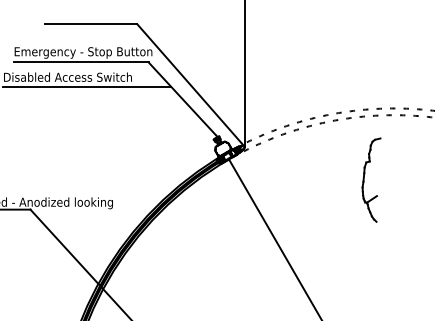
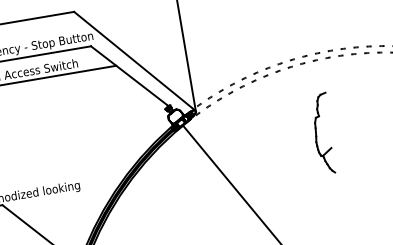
part: (364, 179) -> (316, 134), moved

